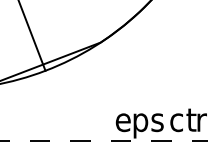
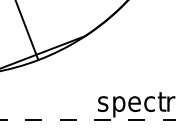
text: (123, 122) -> (104, 103), e -> s
text: (158, 122) -> (134, 103), s -> e

